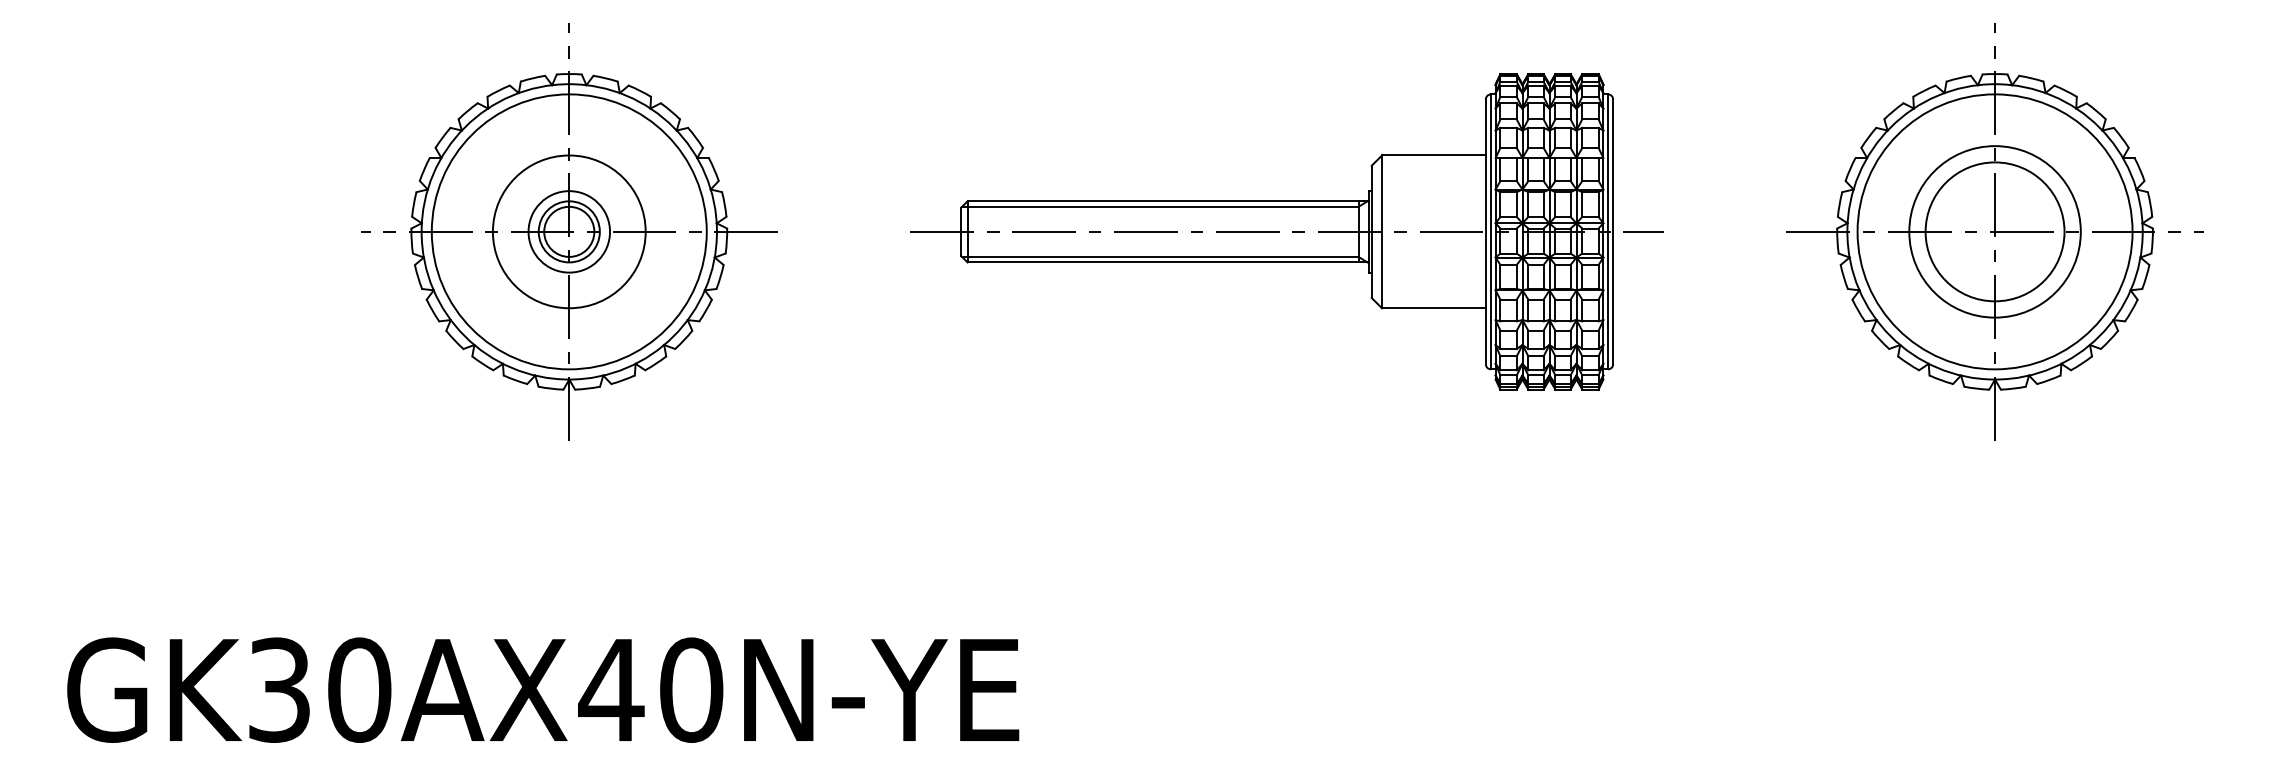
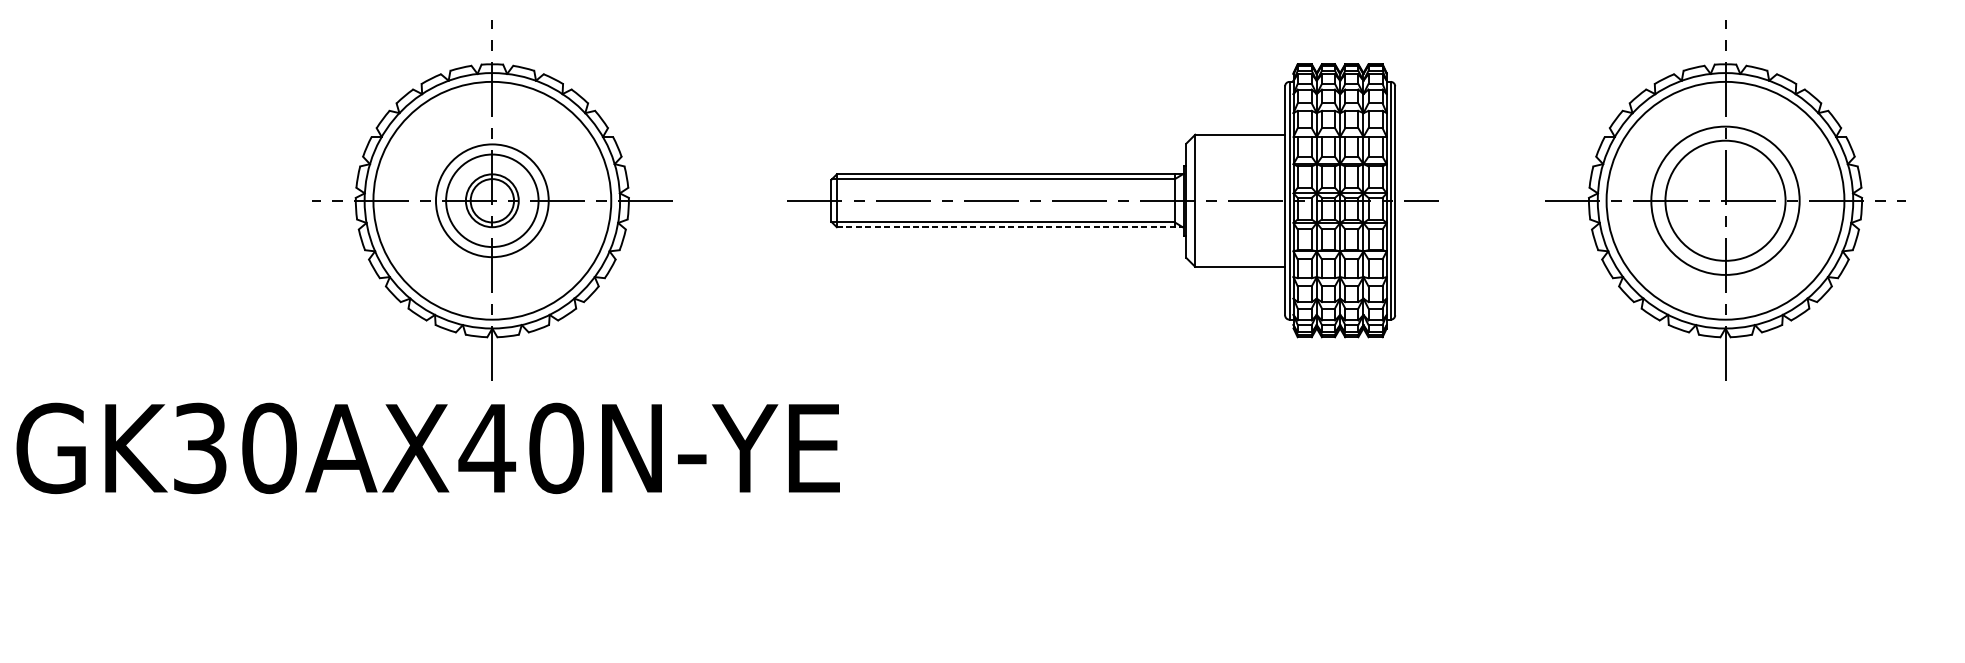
circle: (568, 231) -> (491, 200), size x0.7
circle: (569, 231) -> (492, 200), size x1.6
line: (1168, 262) -> (1010, 227), solid -> dashed
text: (543, 689) -> (428, 447), moved

